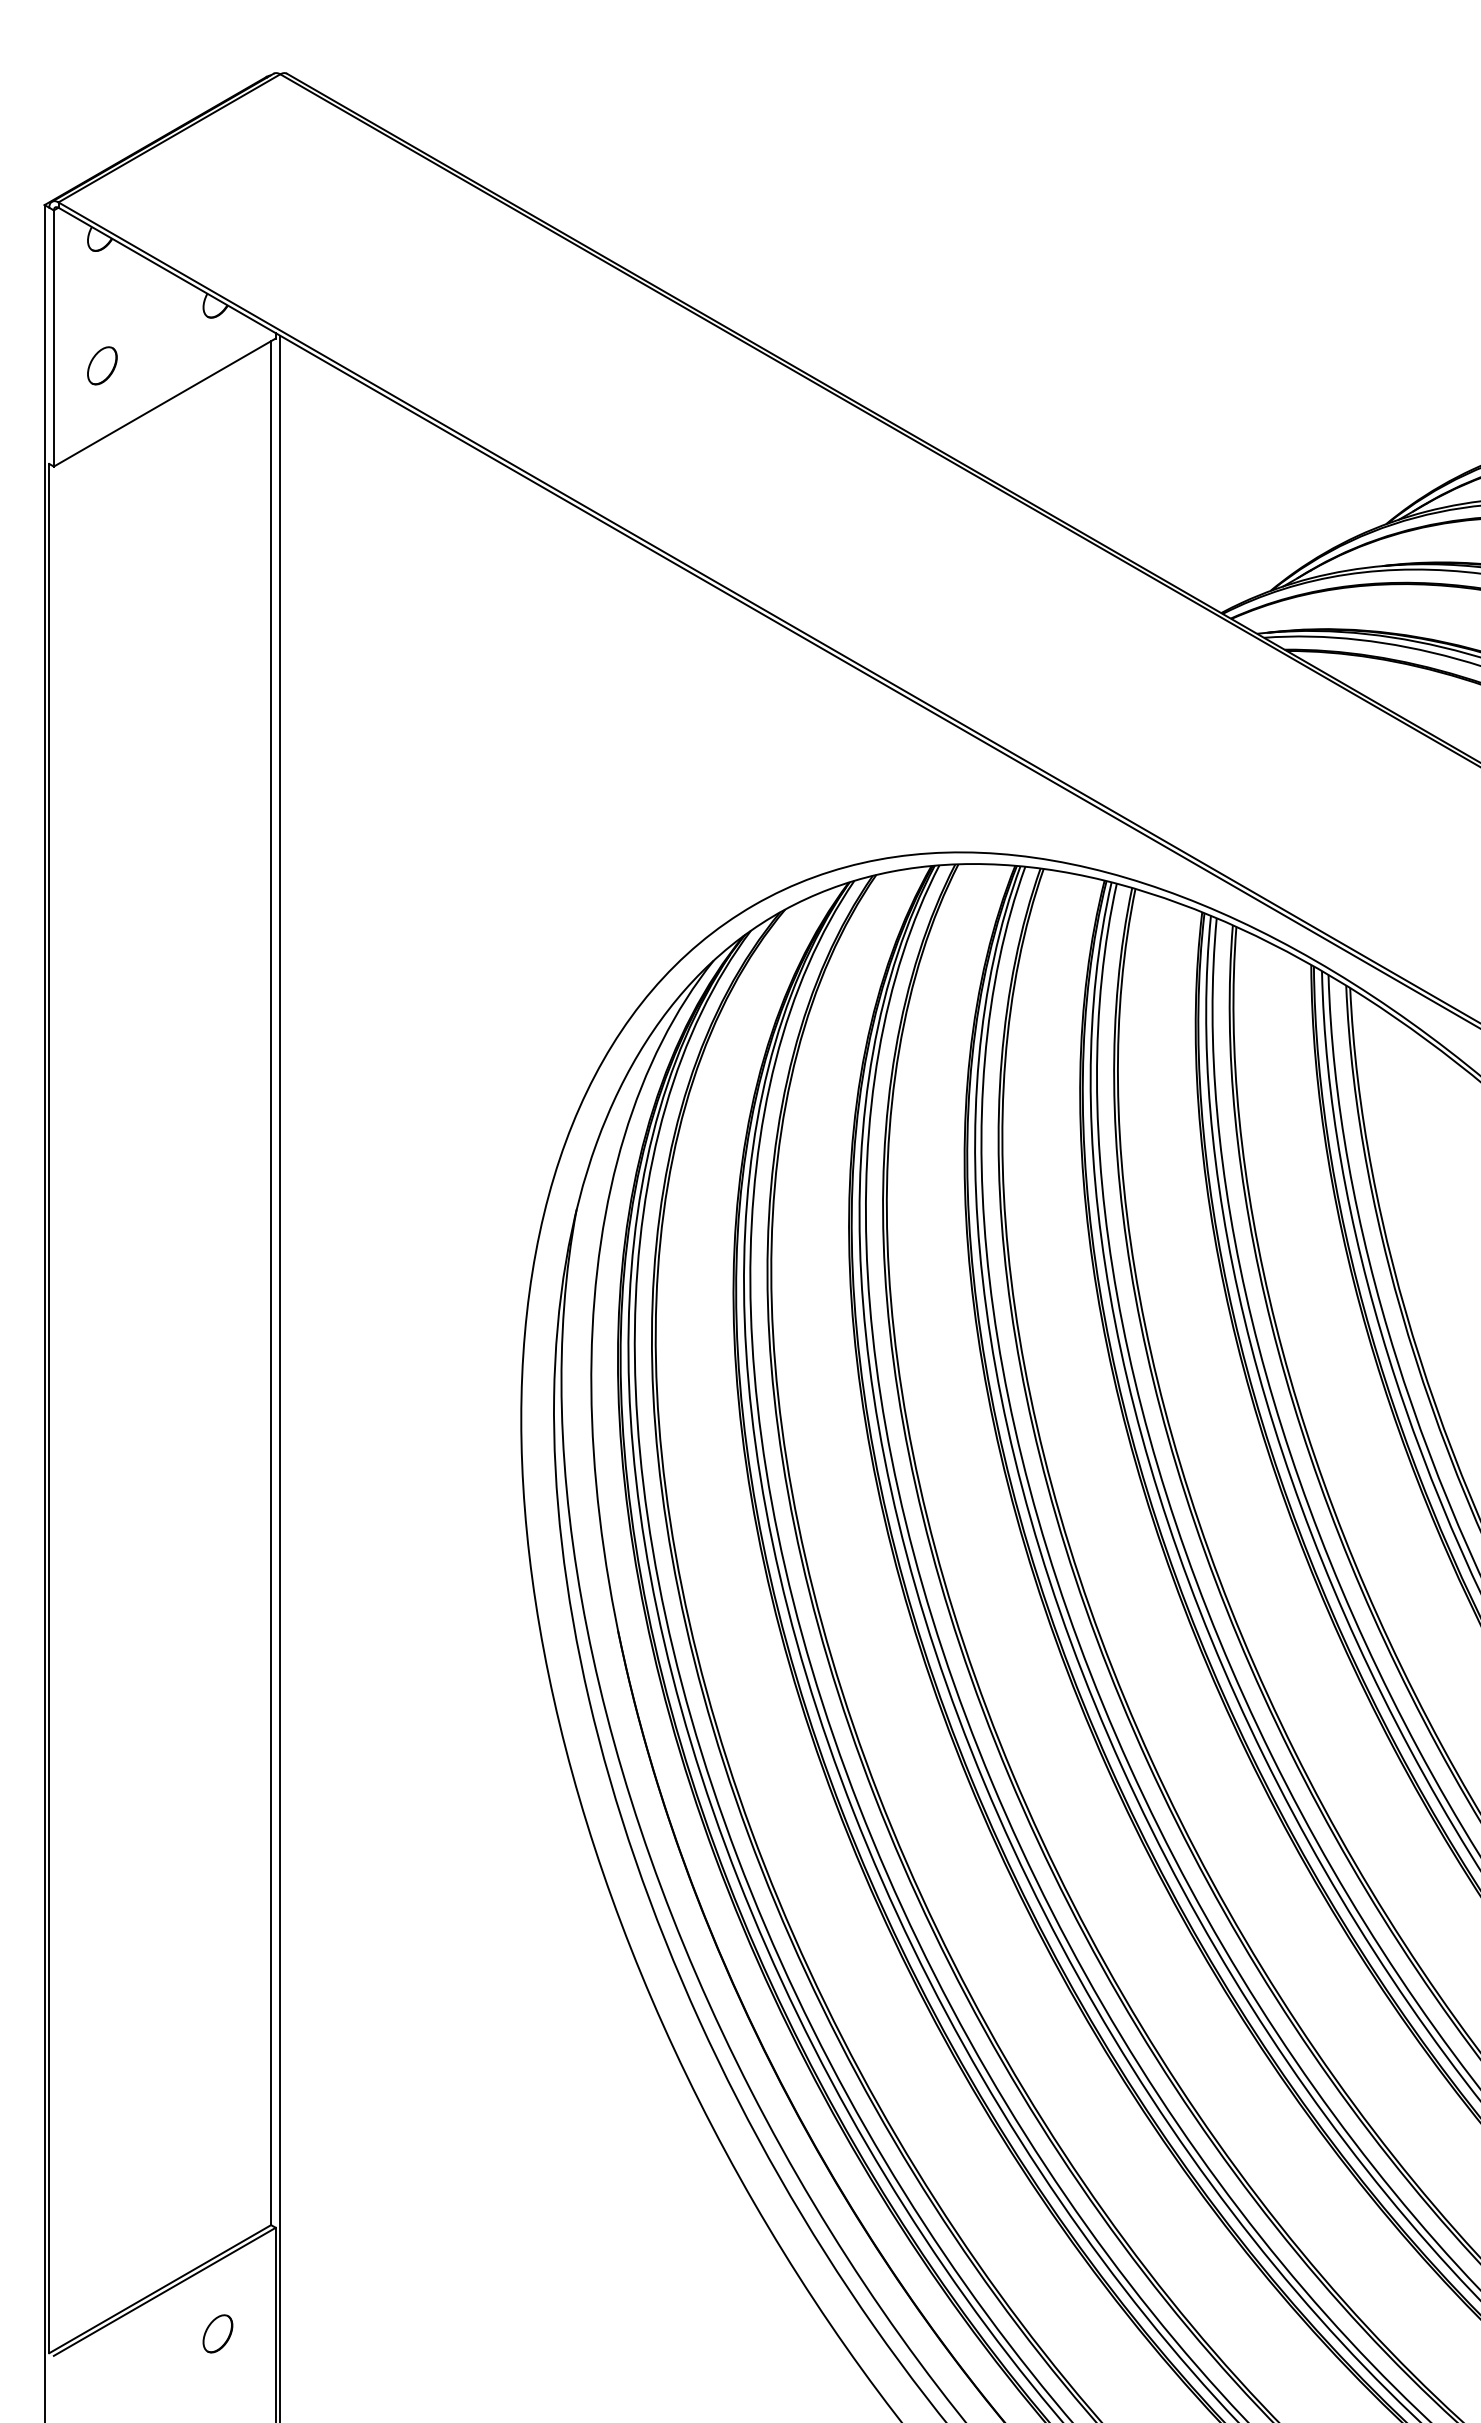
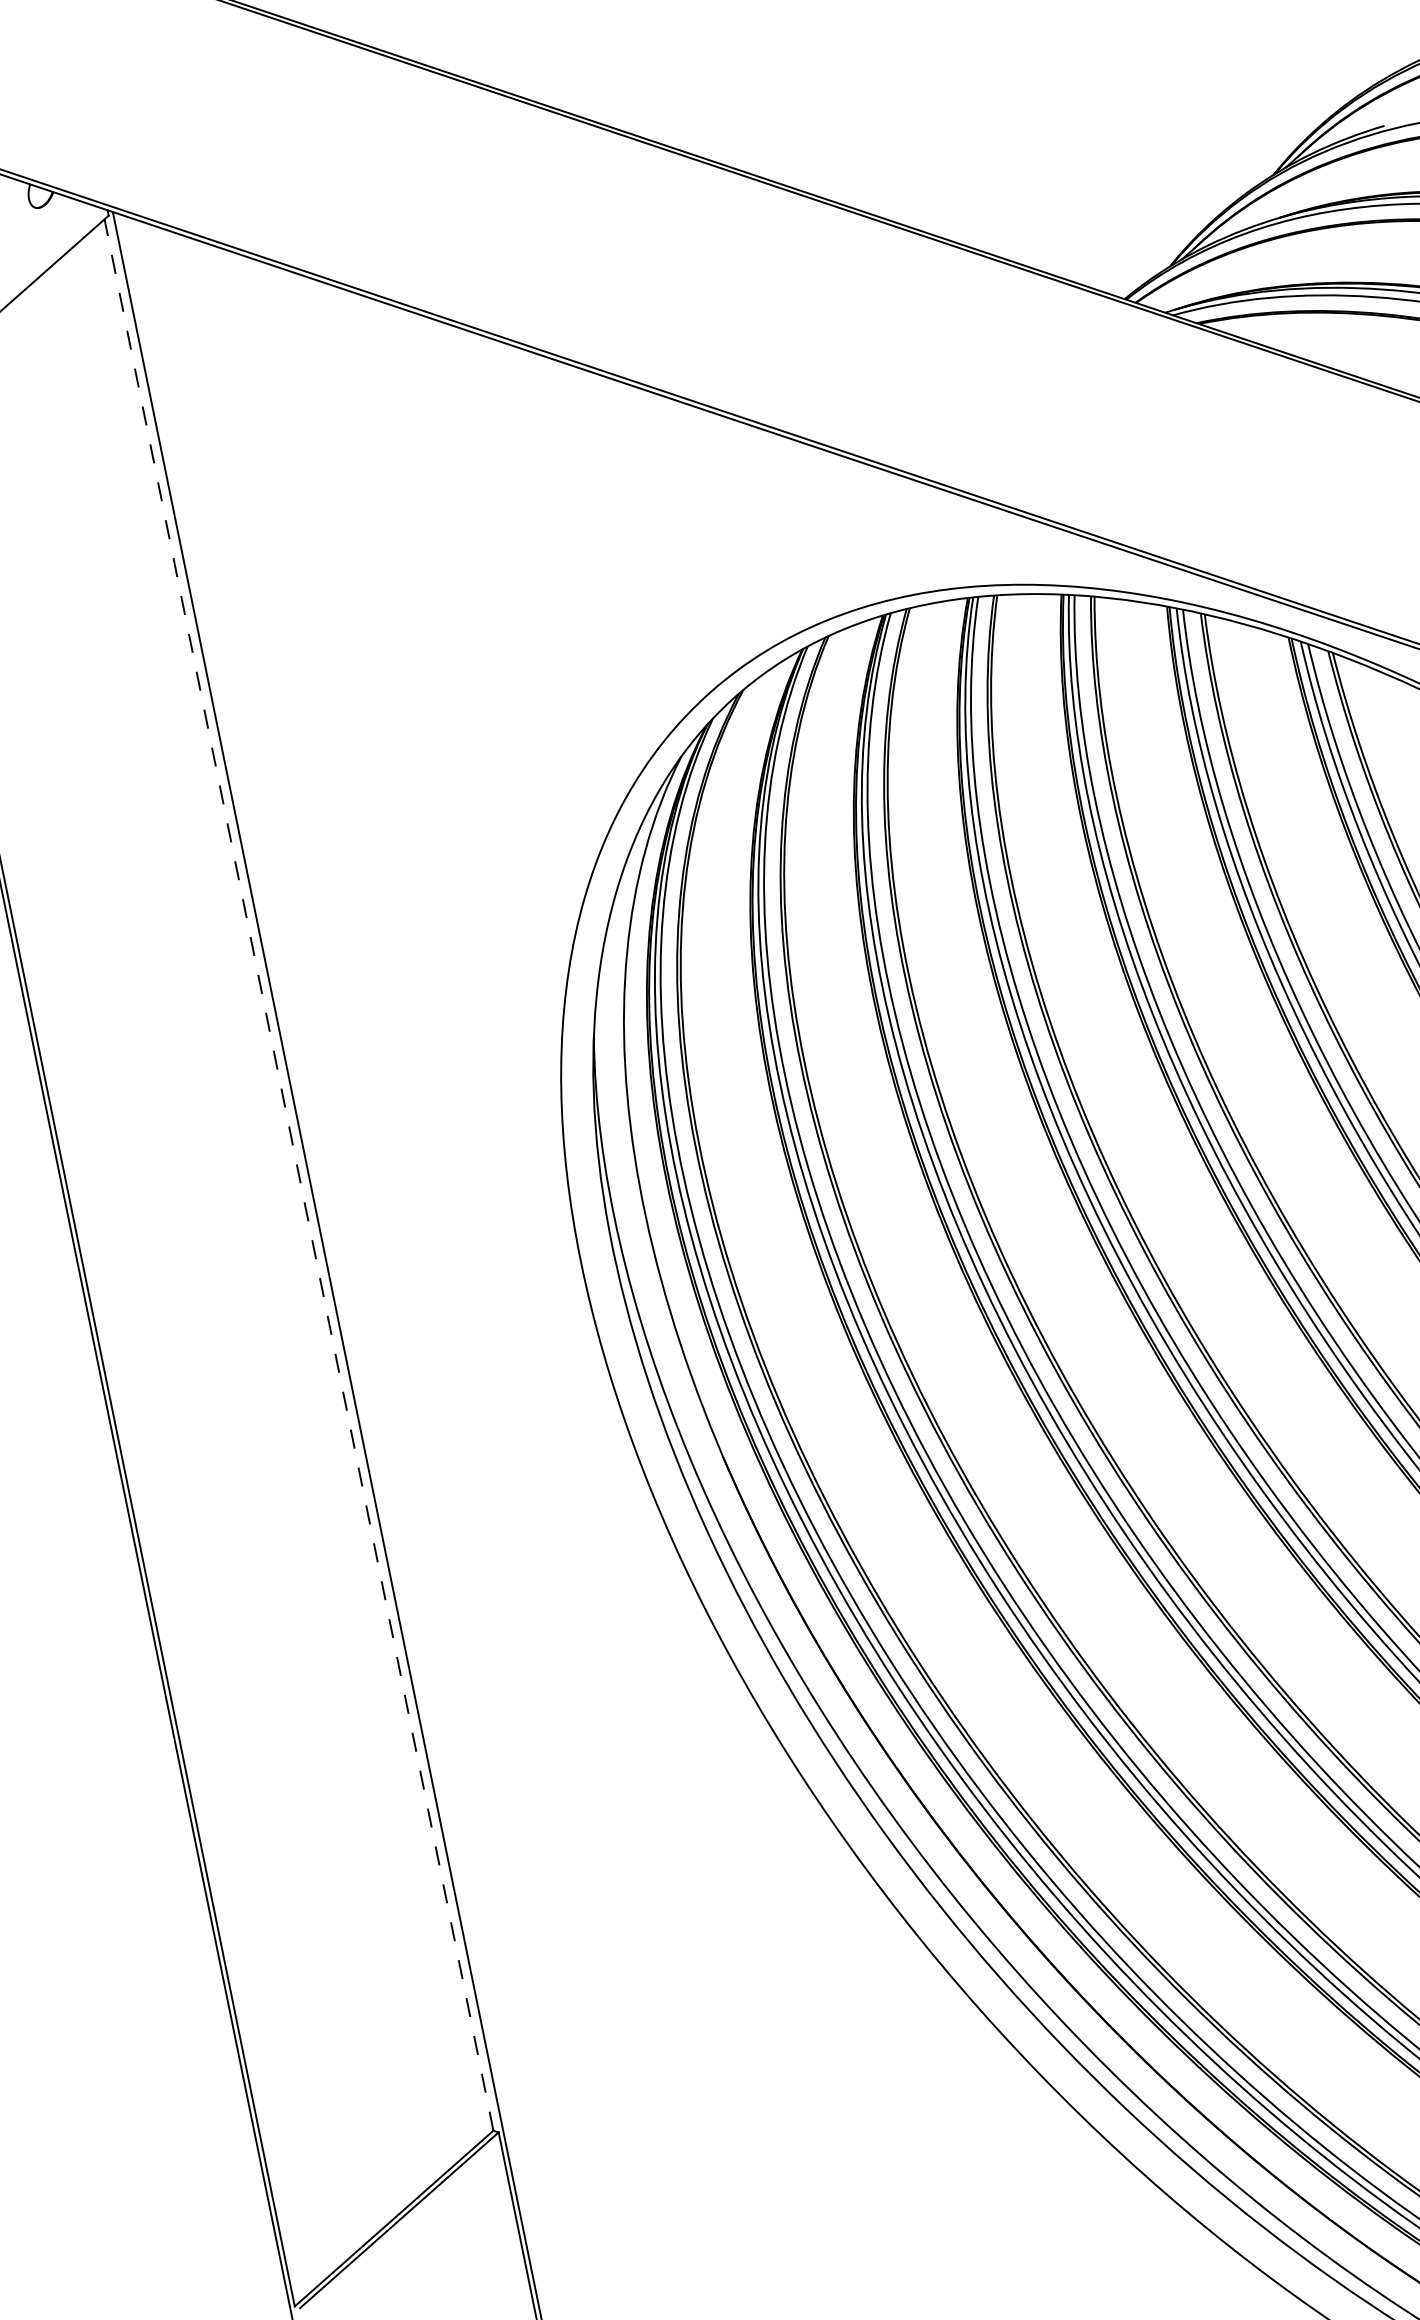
line: (271, 1283) -> (299, 1175), solid -> dashed
part: (217, 2333) -> (461, 2251), removed

